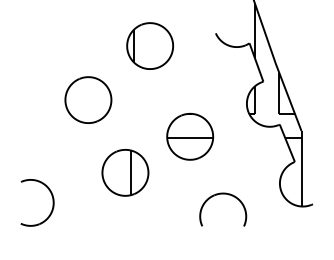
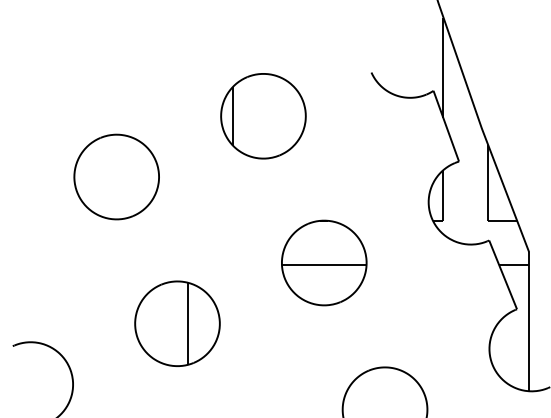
part: (149, 45) -> (262, 115), moved
part: (88, 99) -> (116, 175), moved
part: (125, 172) -> (177, 323), moved

